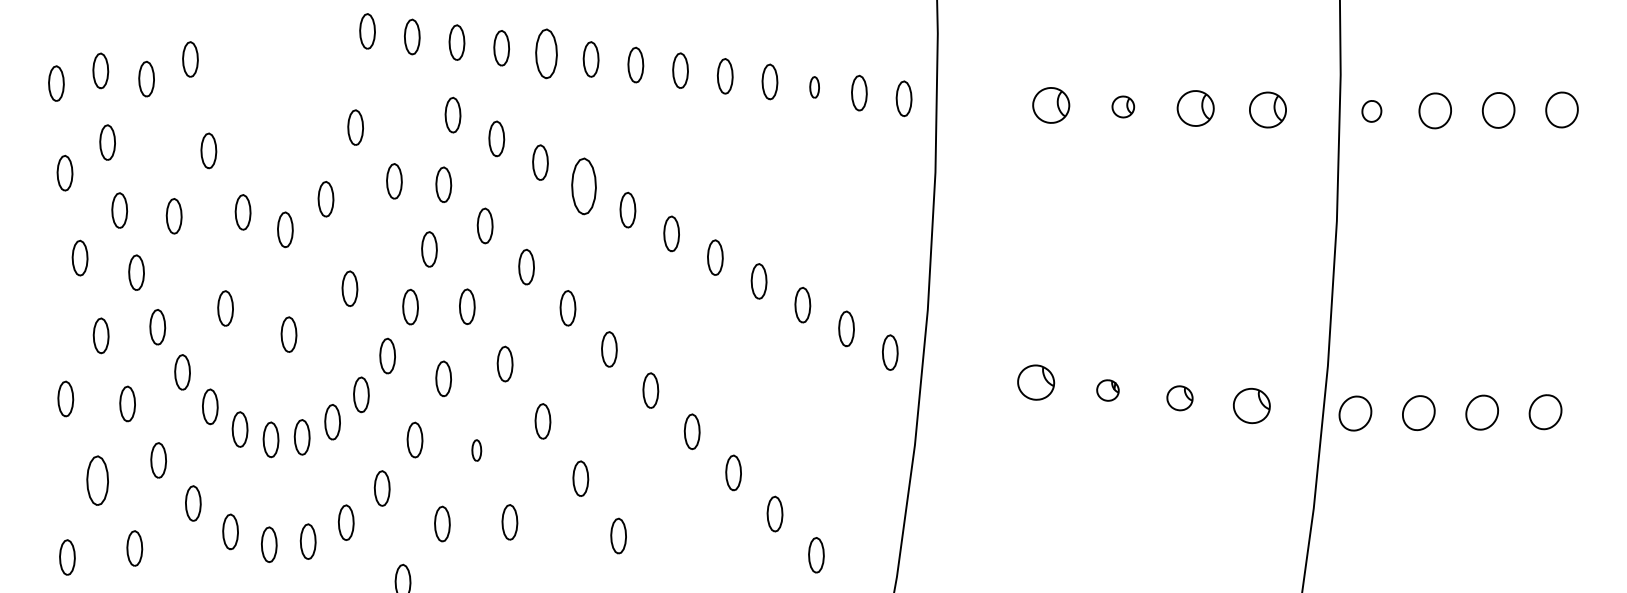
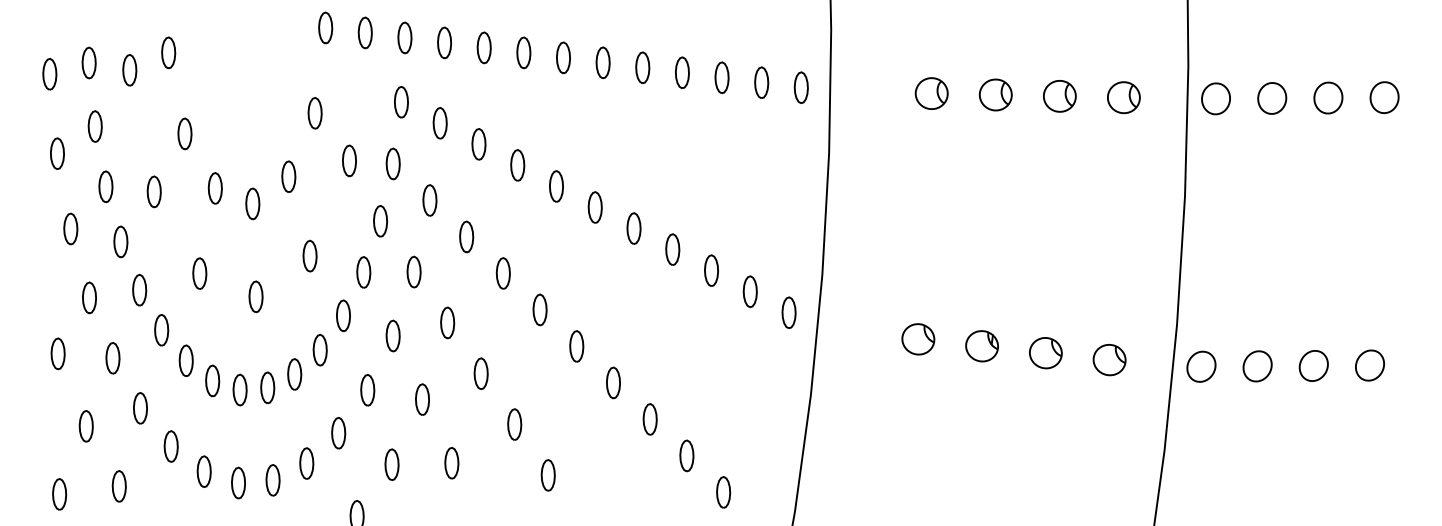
part: (545, 53) -> (483, 47), size x0.71
part: (814, 87) -> (721, 77), size x1.67
part: (1123, 106) -> (995, 94), size x1.67
part: (1371, 110) -> (1215, 98), size x1.67
part: (583, 186) -> (517, 165), size x0.62
part: (1107, 390) -> (981, 346), size x1.67
part: (1179, 398) -> (1045, 353), size x1.43
part: (476, 450) -> (422, 399), size x1.67
part: (96, 480) -> (85, 426), size x0.71

